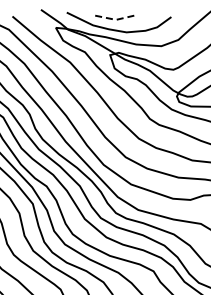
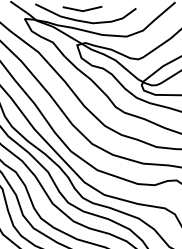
line: (116, 19) -> (83, 10), dashed -> solid

